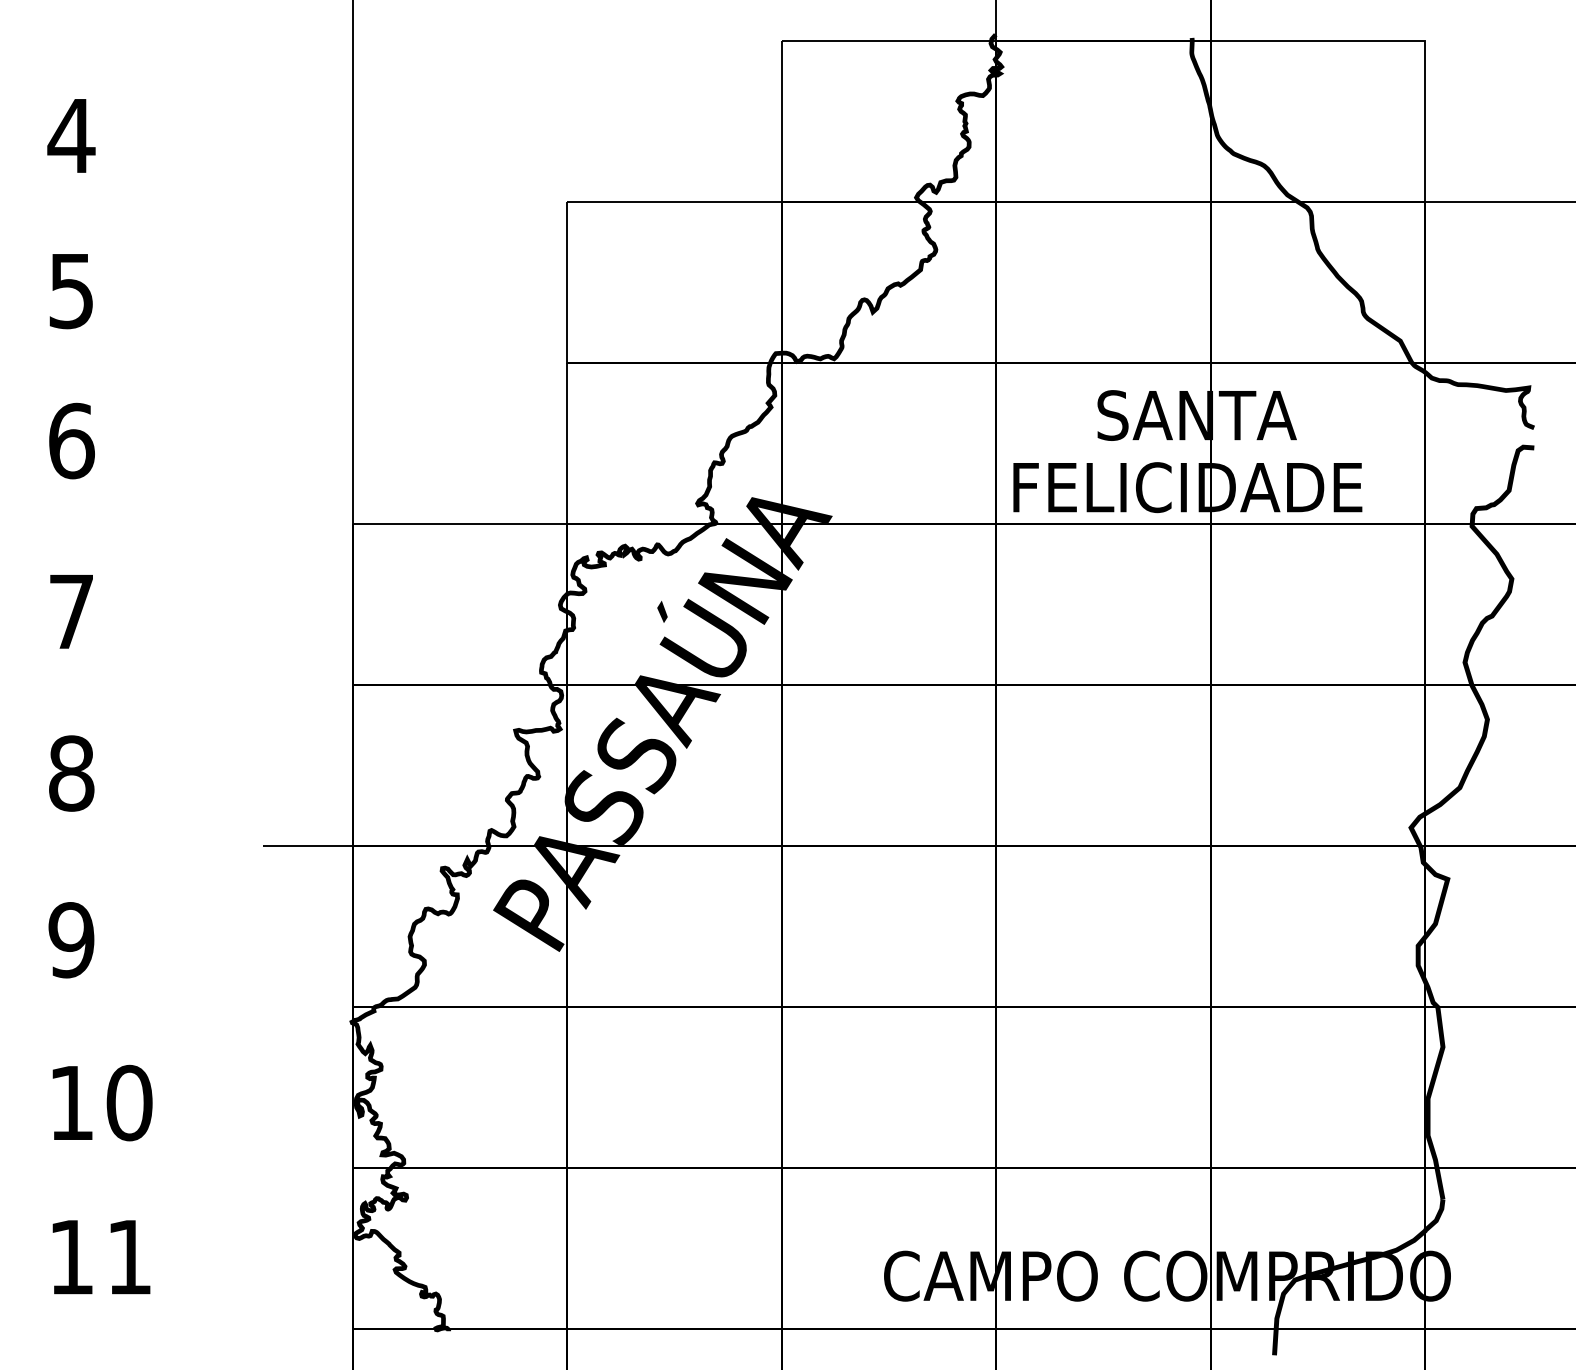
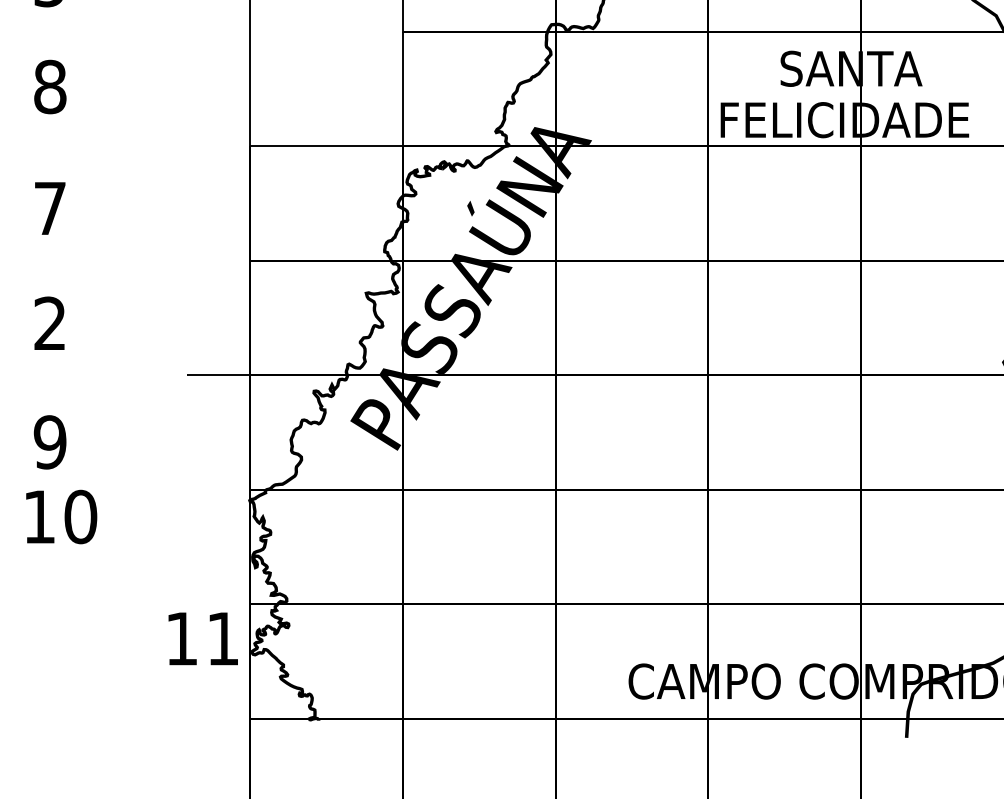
text: (71, 440) -> (50, 86), 6 -> 8
text: (71, 773) -> (50, 323), 8 -> 2
text: (102, 1102) -> (61, 516), moved
text: (101, 1257) -> (203, 639), moved

